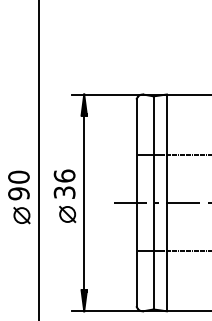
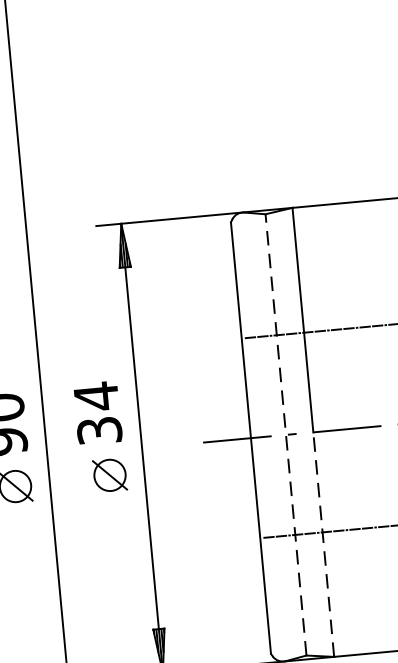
text: (64, 176) -> (96, 397), 36 -> 34
line: (153, 202) -> (285, 434), solid -> dashed
line: (166, 256) -> (322, 543), solid -> dashed

